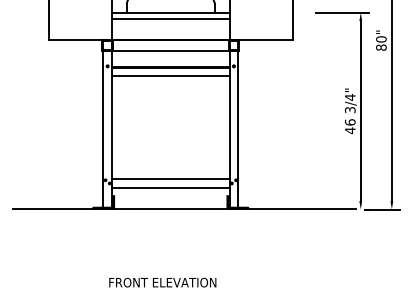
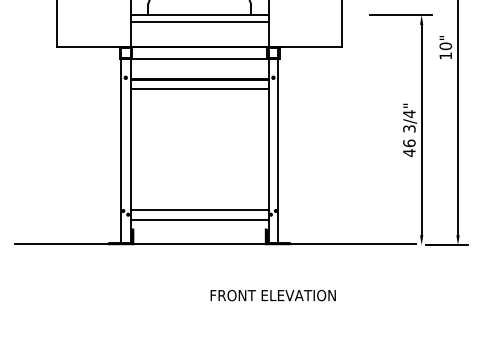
text: (381, 47) -> (445, 55), 80" -> 10"
text: (162, 282) -> (272, 295), moved

